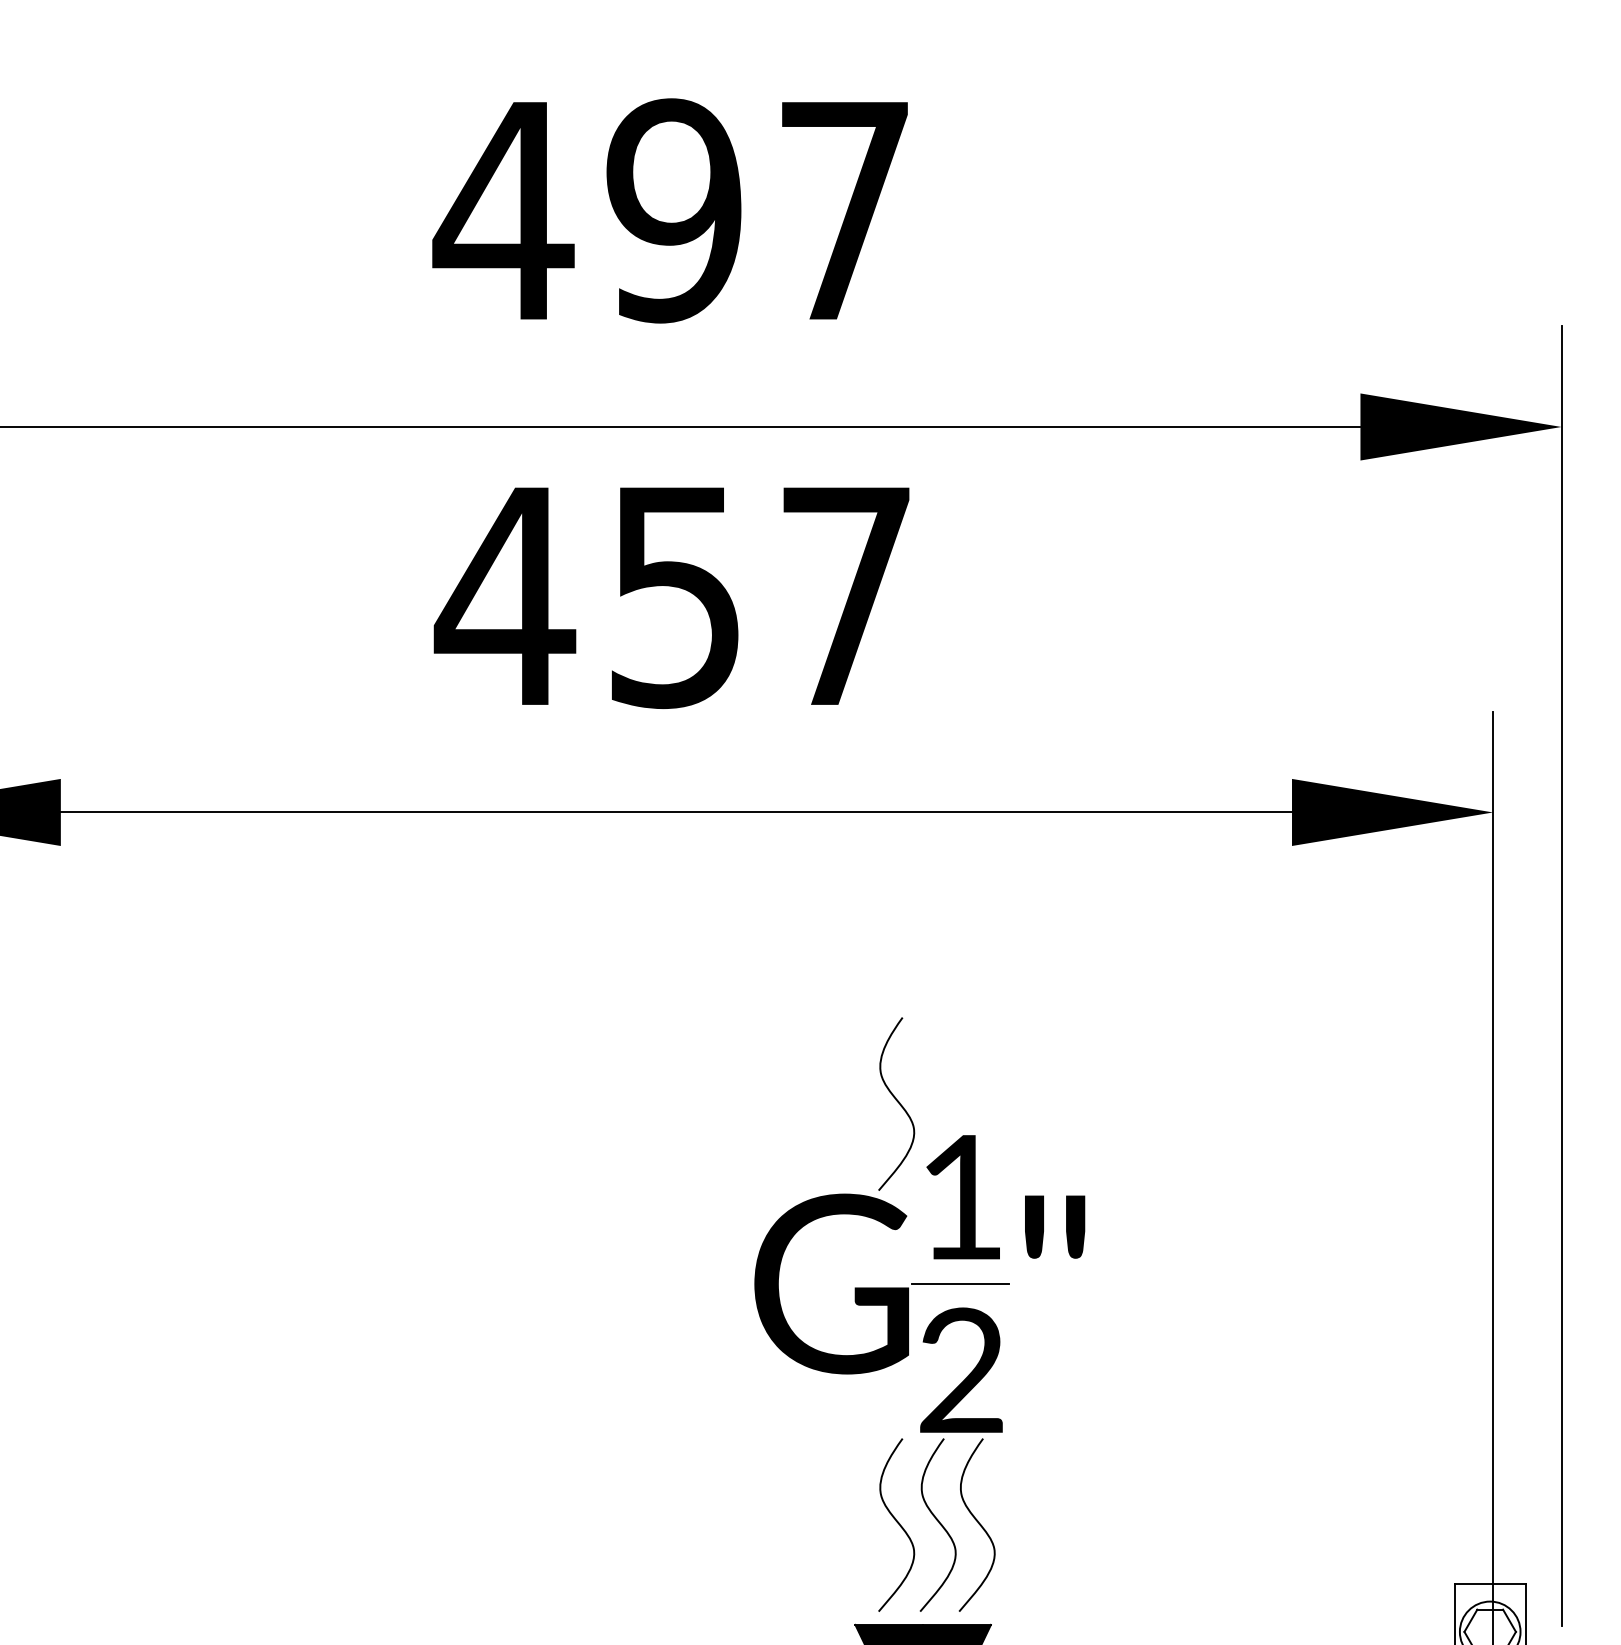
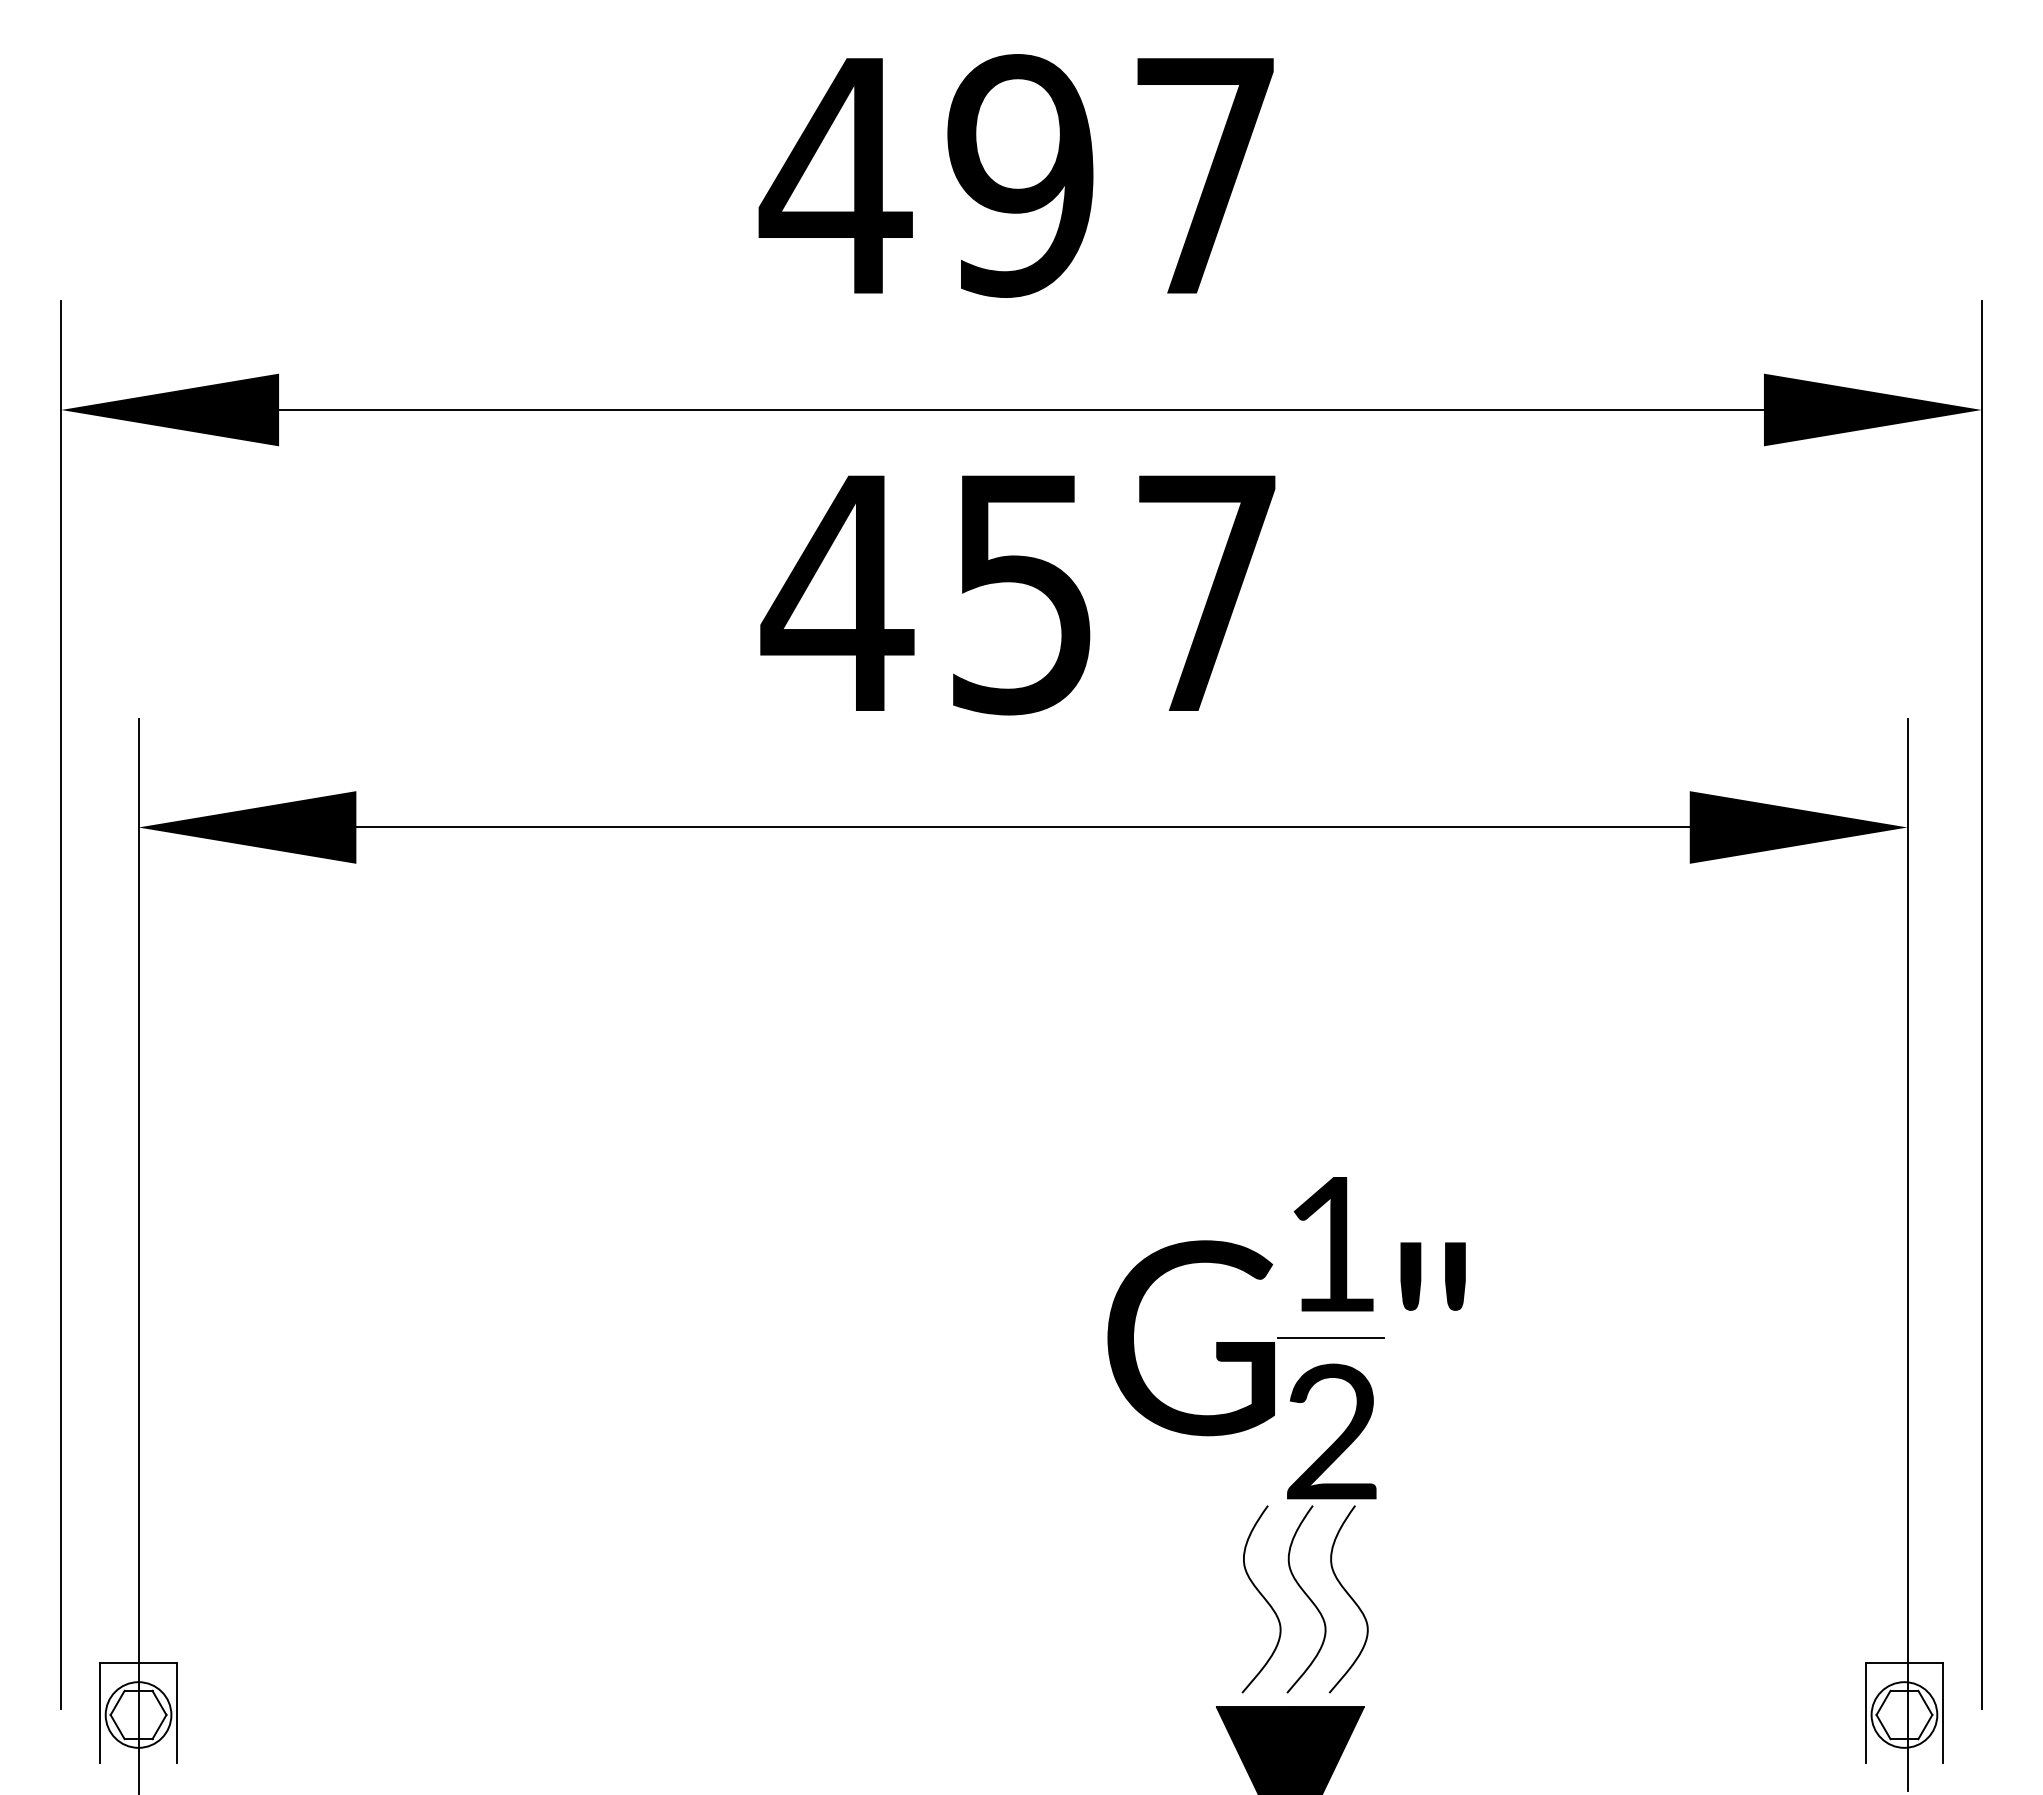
curve: (897, 1102) -> (1262, 1141), removed

